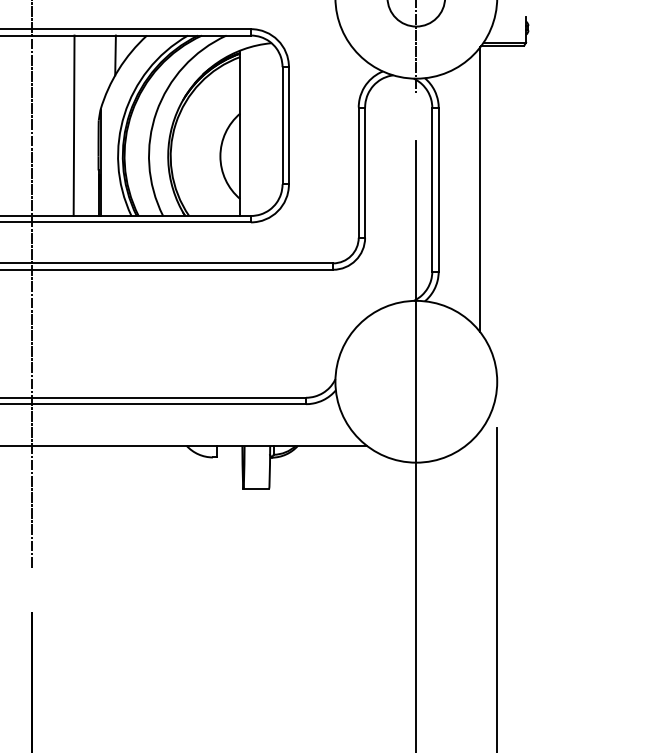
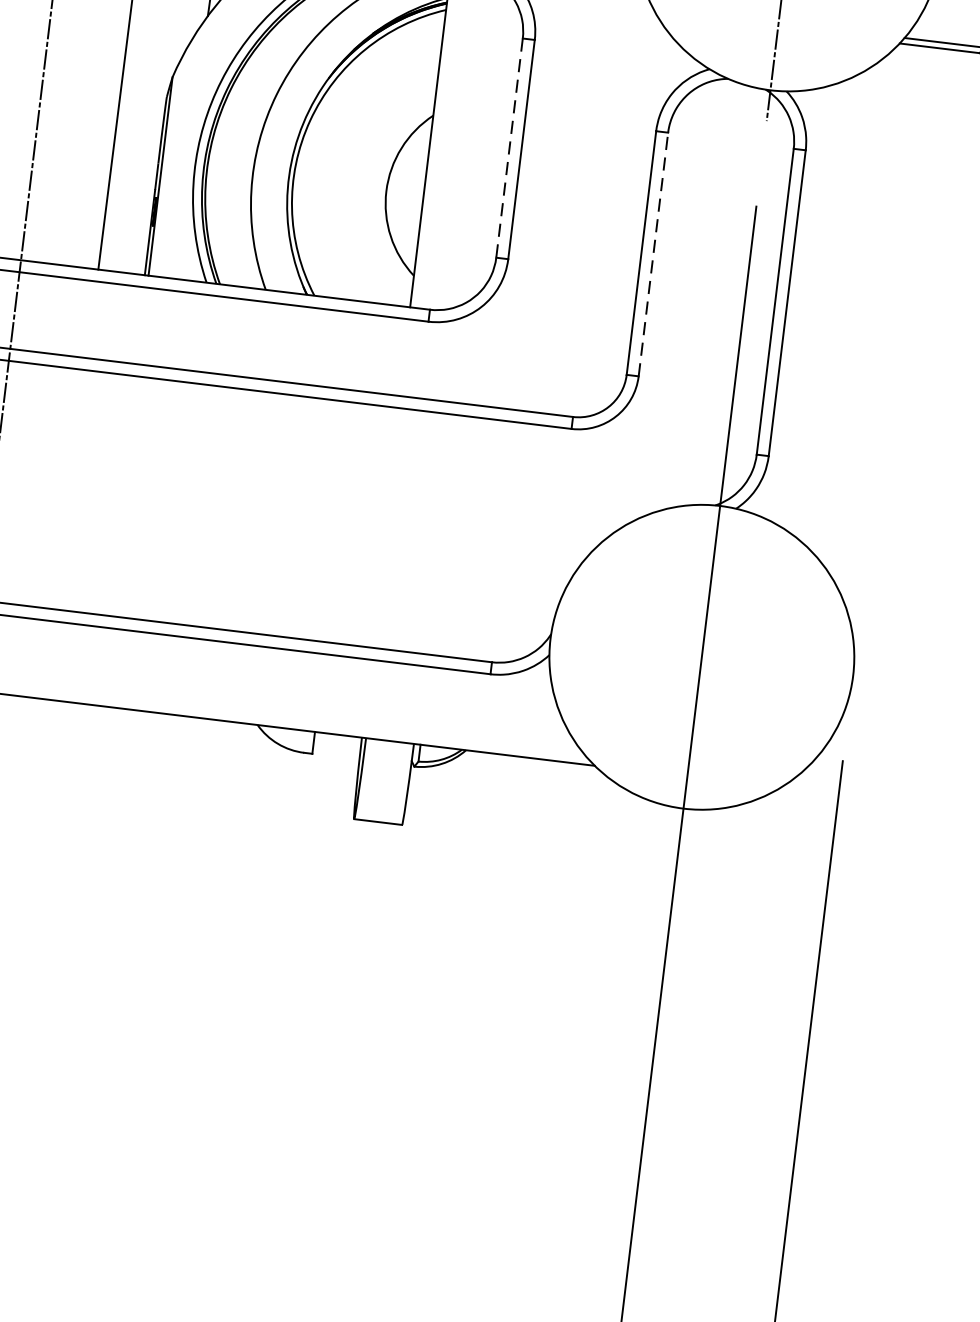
line: (282, 125) -> (509, 147), solid -> dashed
line: (365, 172) -> (654, 254), solid -> dashed
line: (480, 189) -> (865, 312), removed

